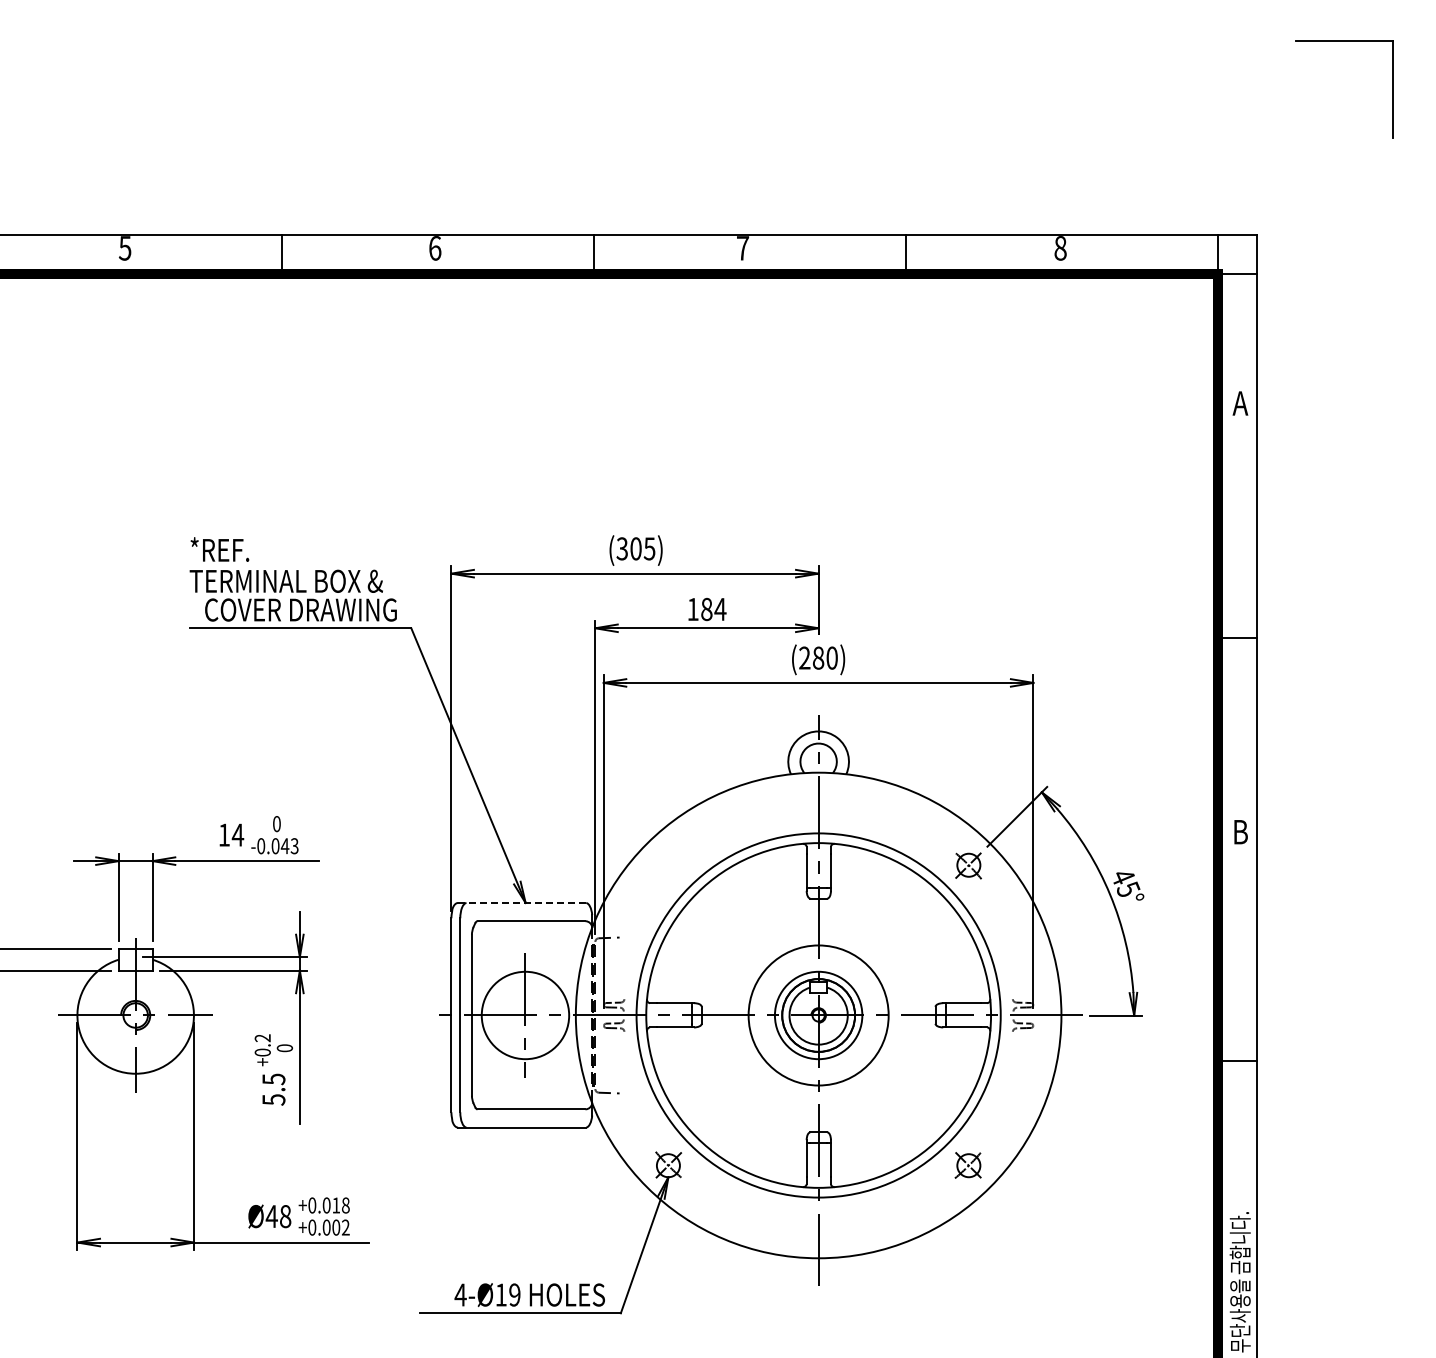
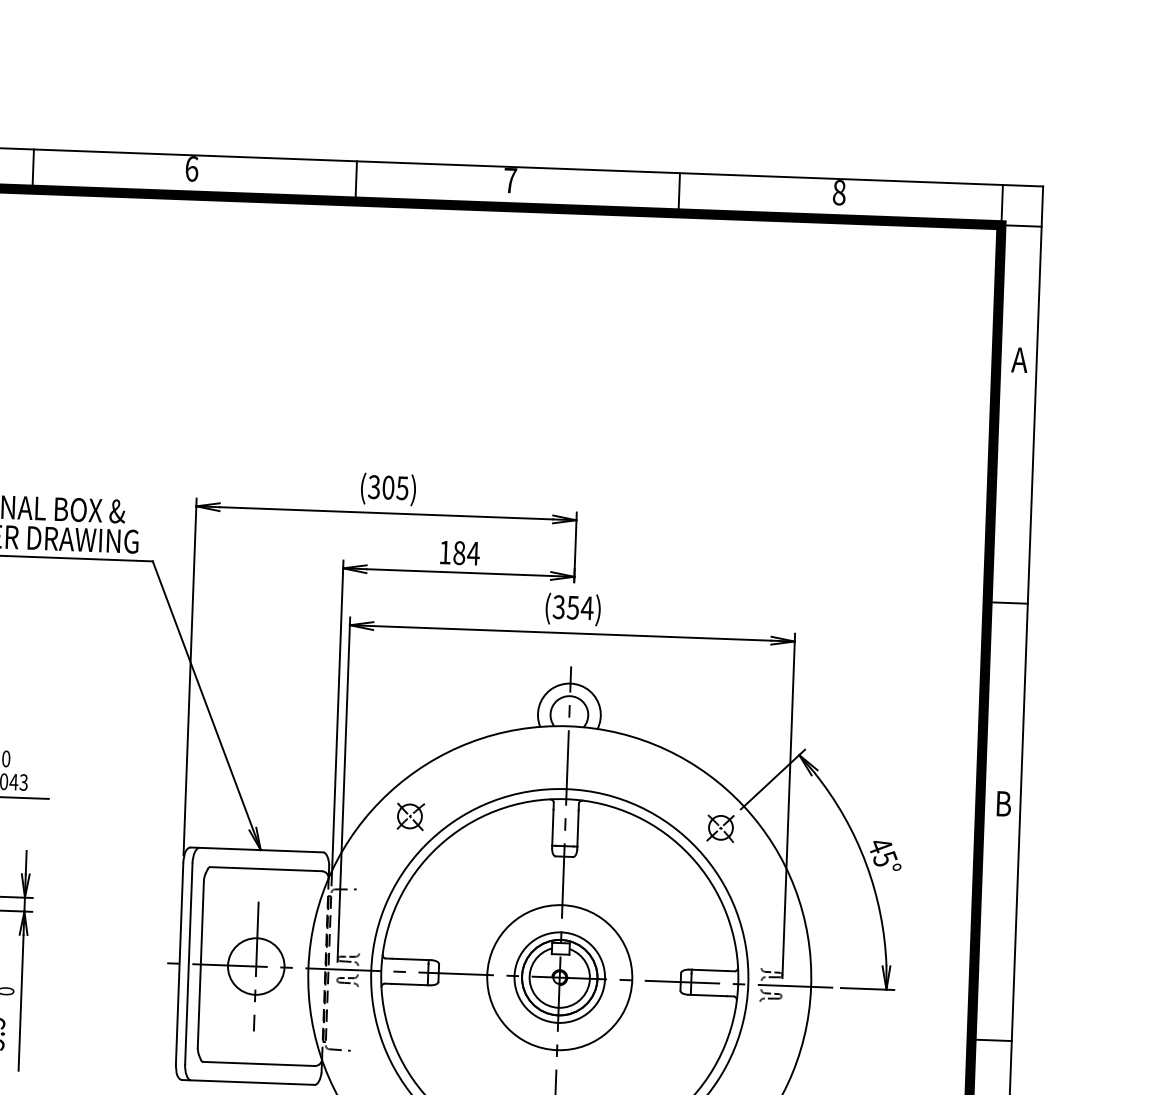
text: (818, 657) -> (573, 607), (280) -> (354)
part: (668, 865) -> (410, 816), added
line: (522, 902) -> (257, 849), dashed -> solid
circle: (525, 1015) -> (256, 966), size x0.62

